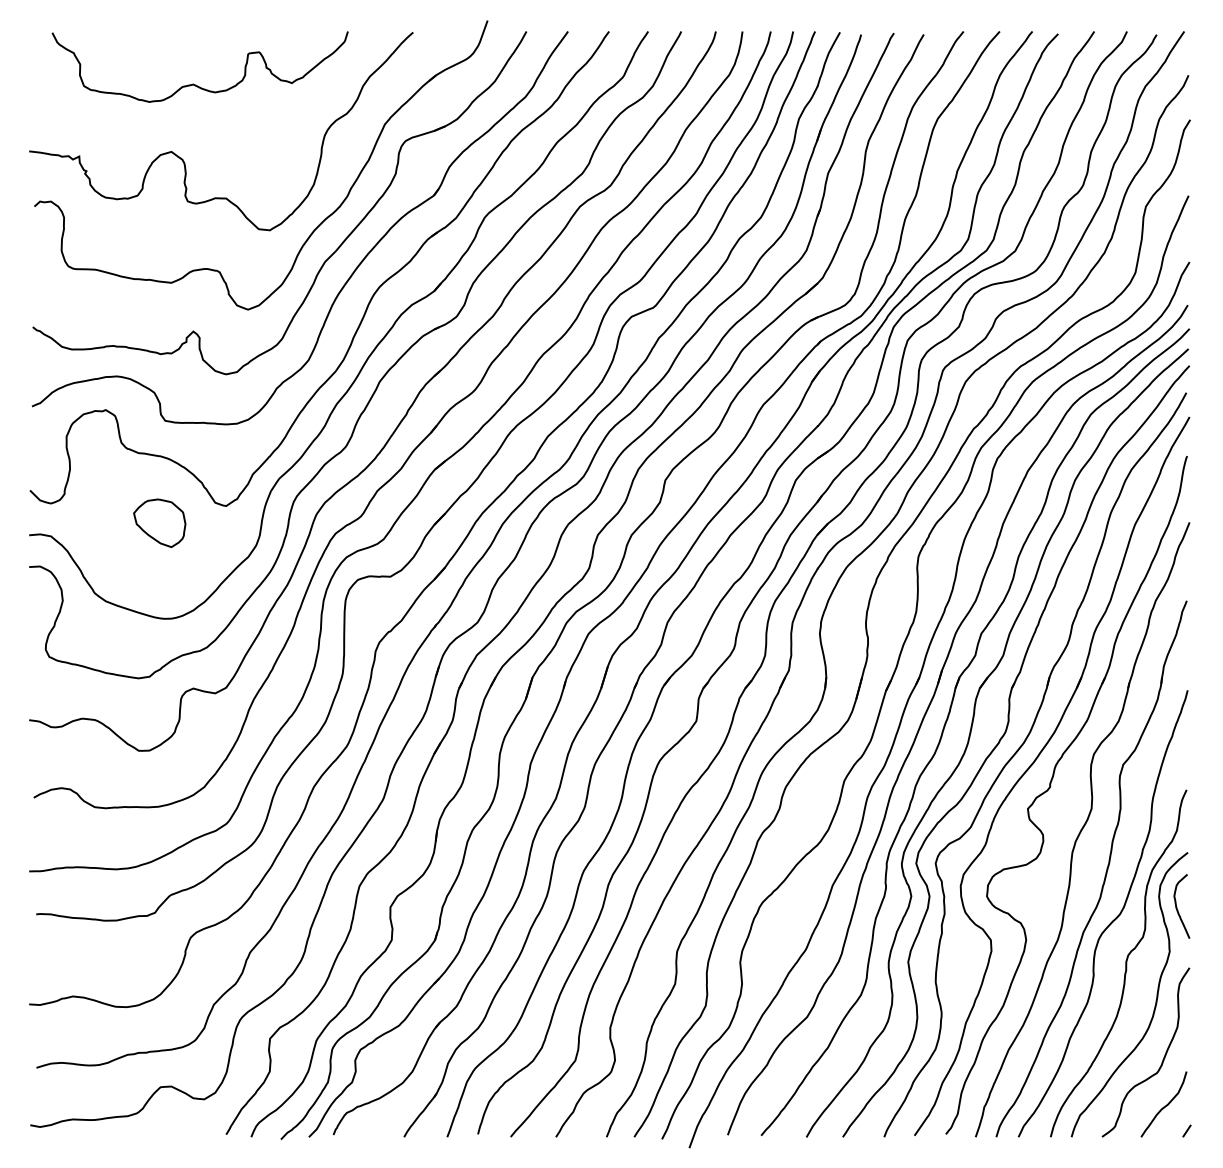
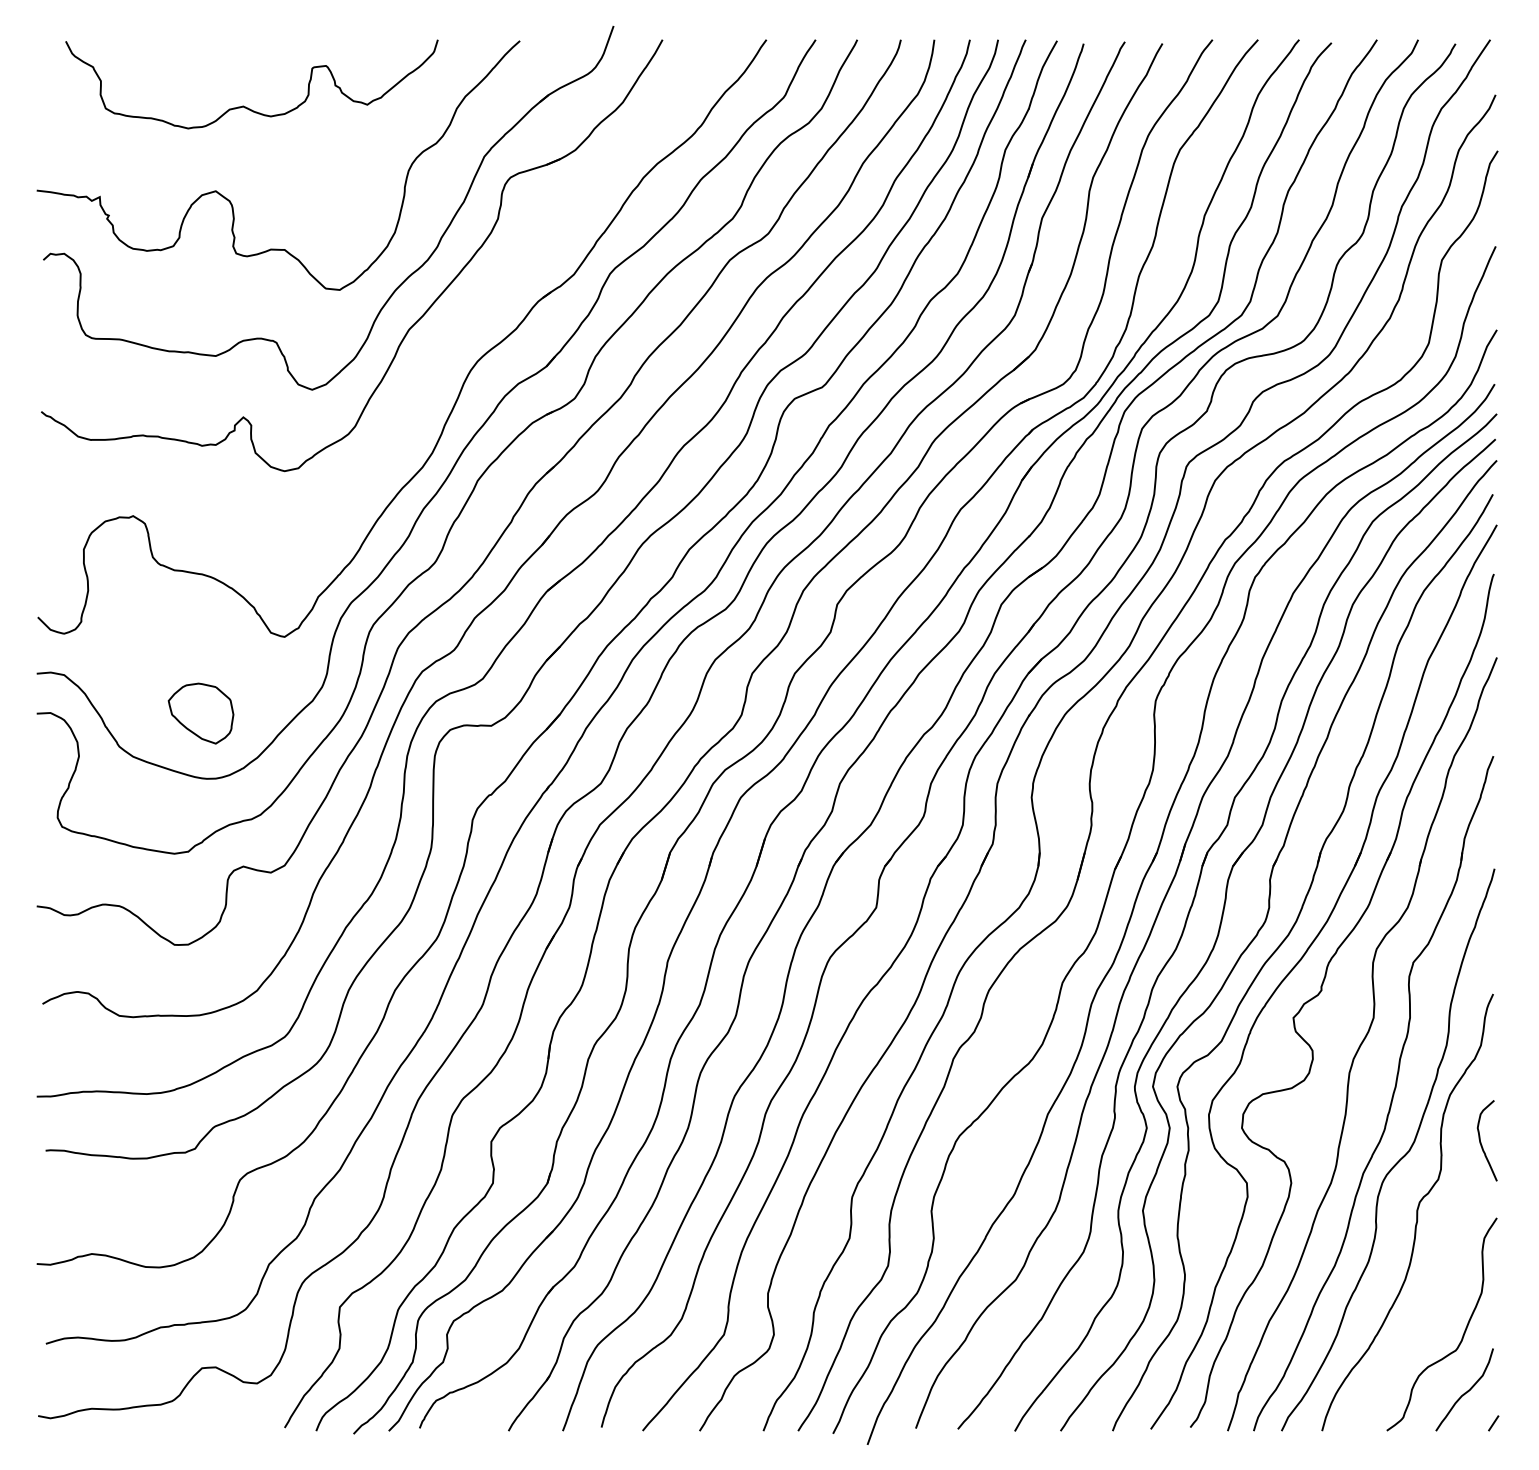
part: (354, 270) -> (445, 340), removed
part: (159, 523) -> (200, 713), moved
curve: (1155, 1000) -> (1454, 1258), removed

